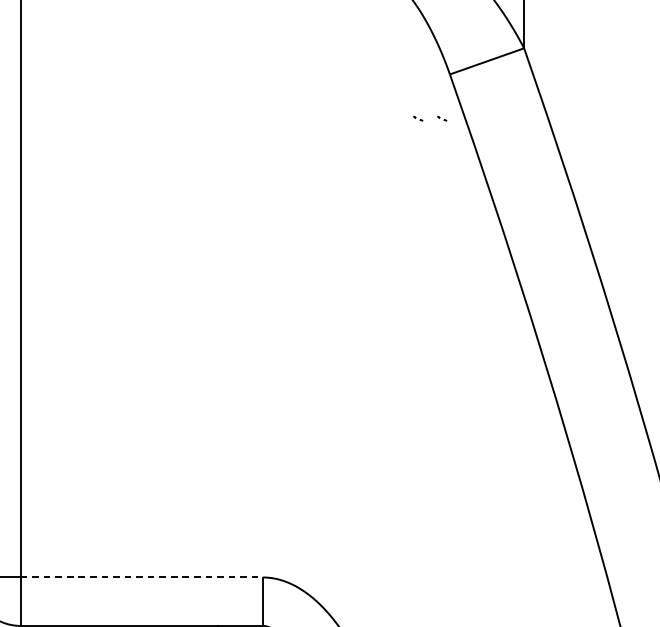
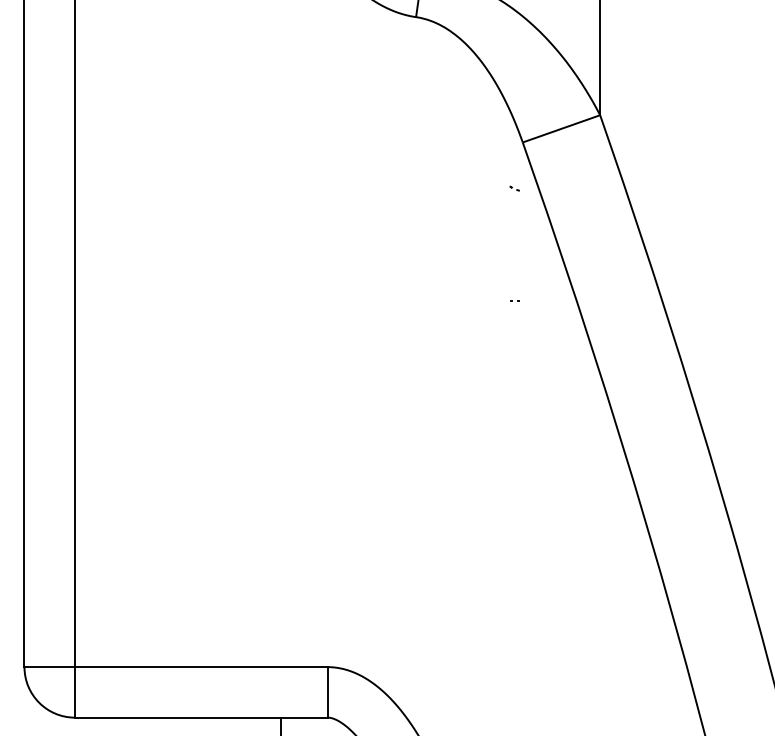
part: (418, 118) -> (489, 188), removed
line: (141, 577) -> (201, 667), dashed -> solid

